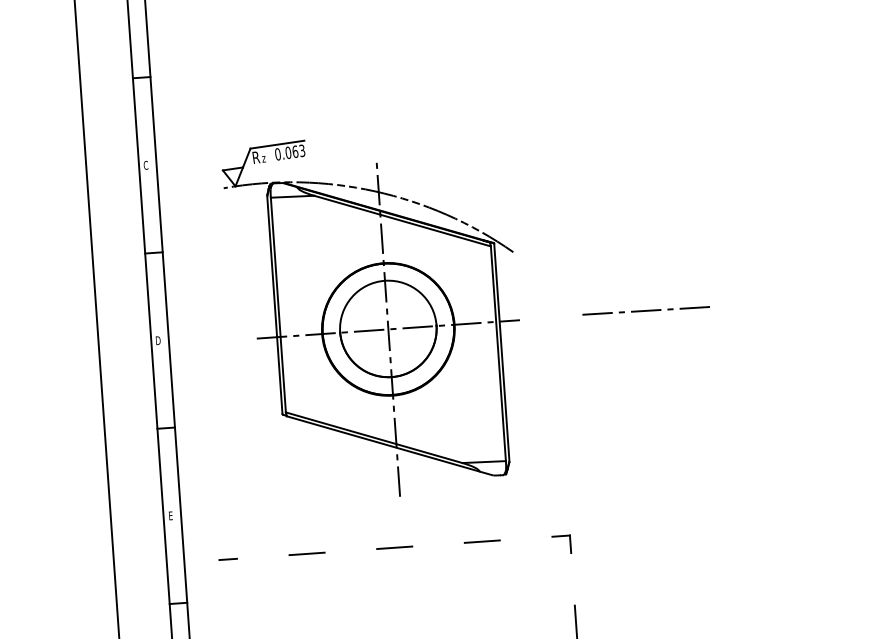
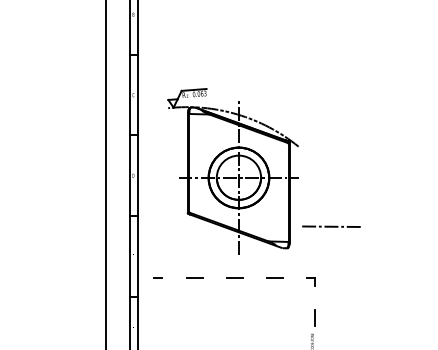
line: (646, 310) -> (331, 226), moved

